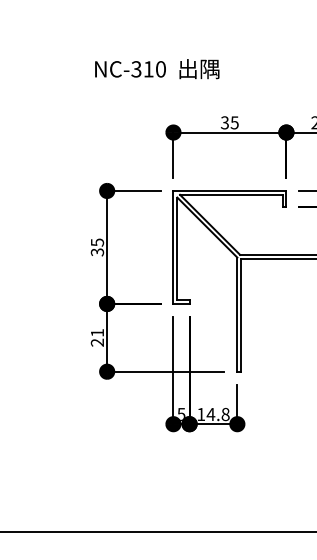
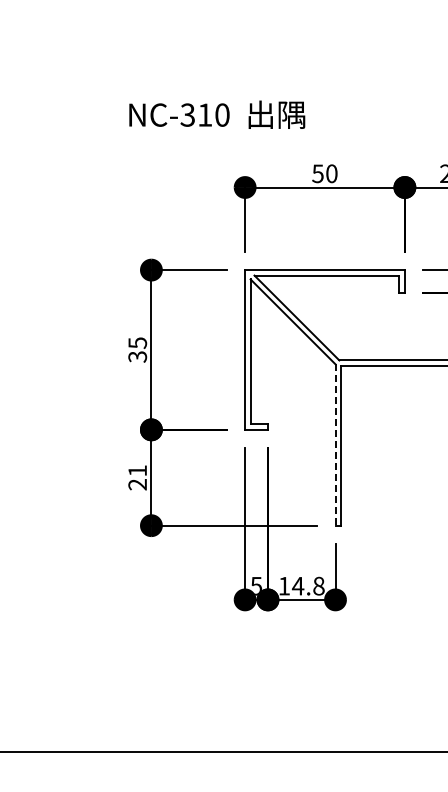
text: (157, 68) -> (217, 114), moved
text: (229, 122) -> (324, 173), 35 -> 50
line: (237, 315) -> (335, 445), solid -> dashed

